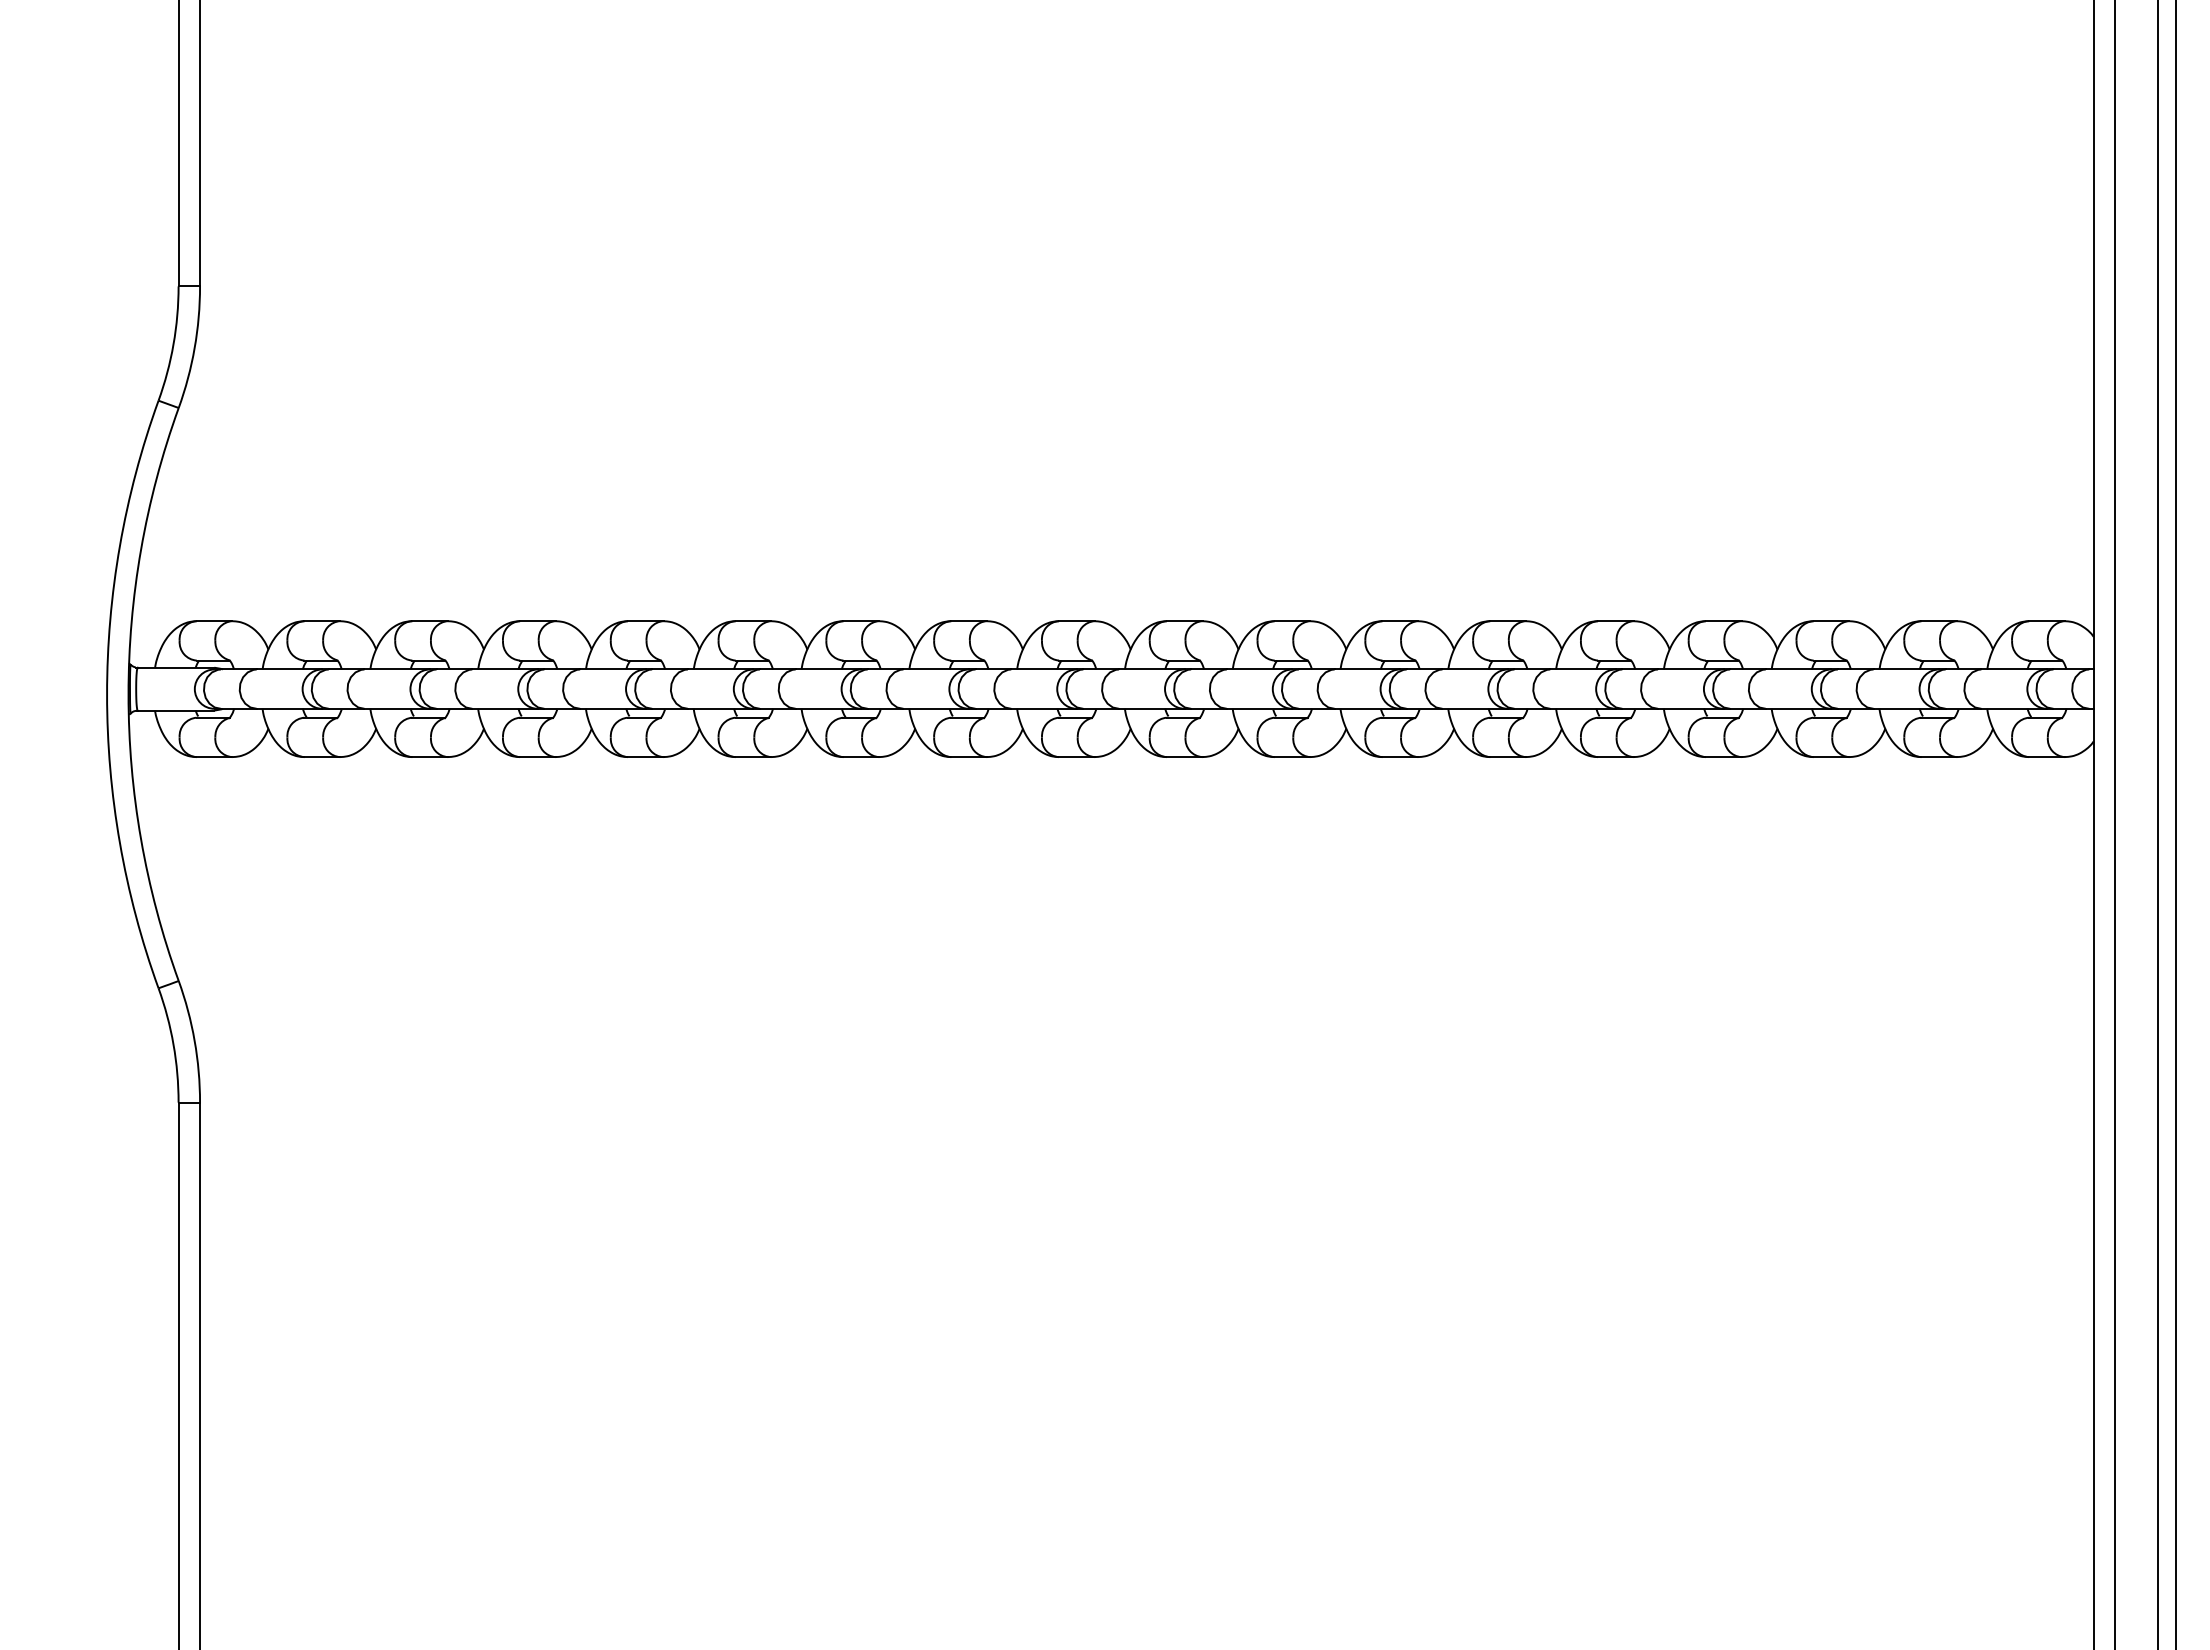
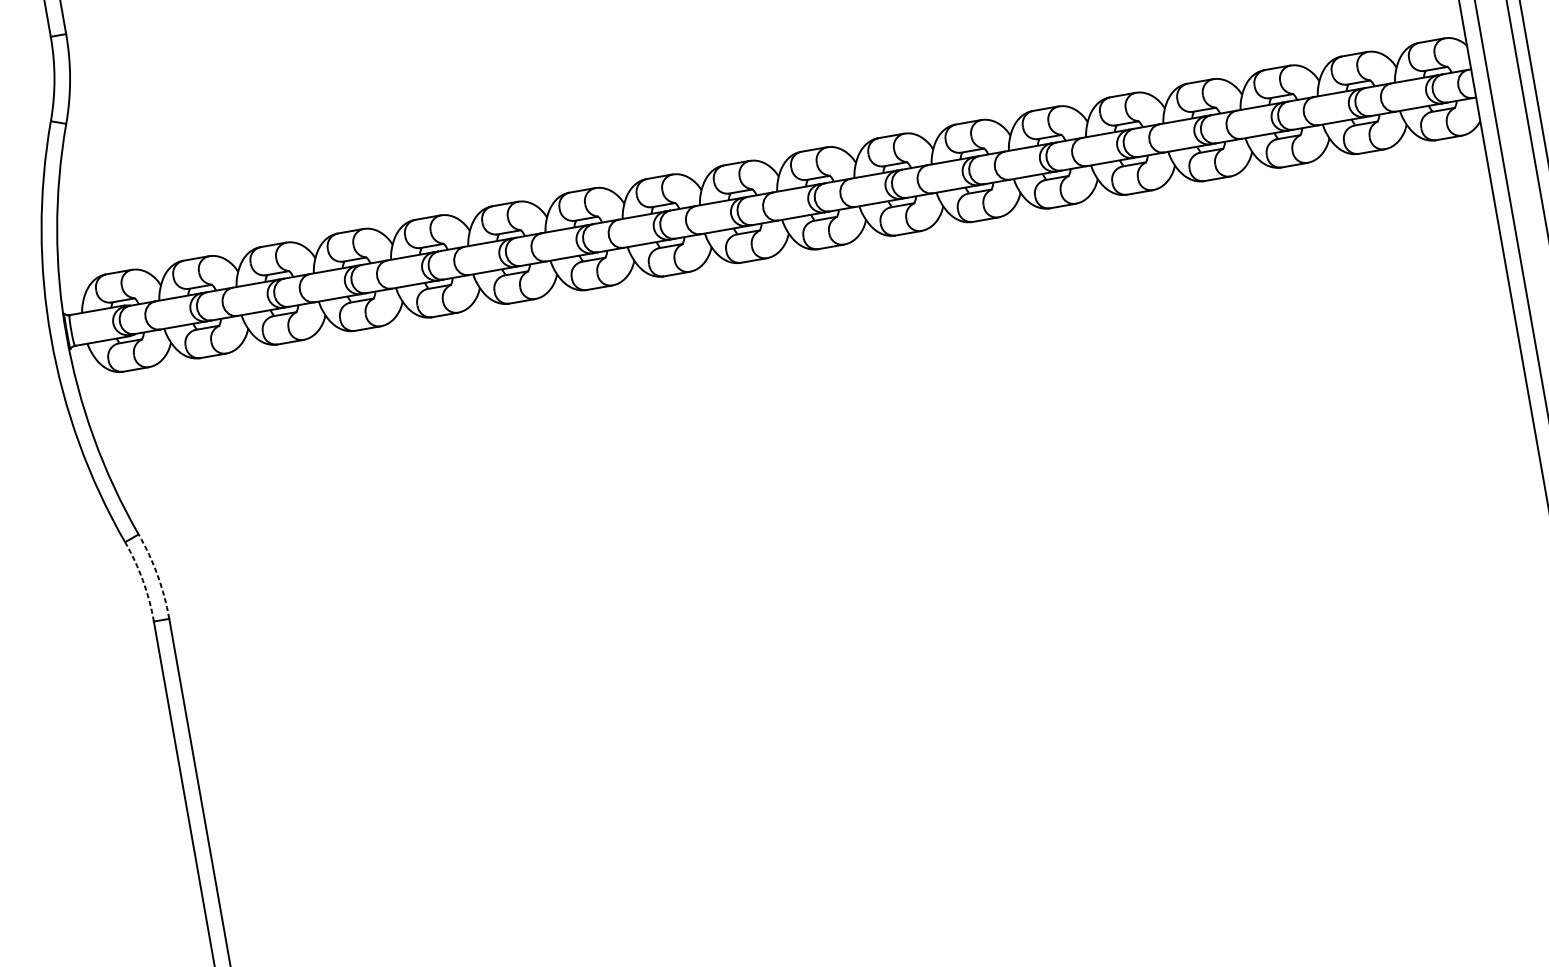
arc: (194, 1040) -> (157, 575), solid -> dashed
arc: (173, 1044) -> (142, 580), solid -> dashed

